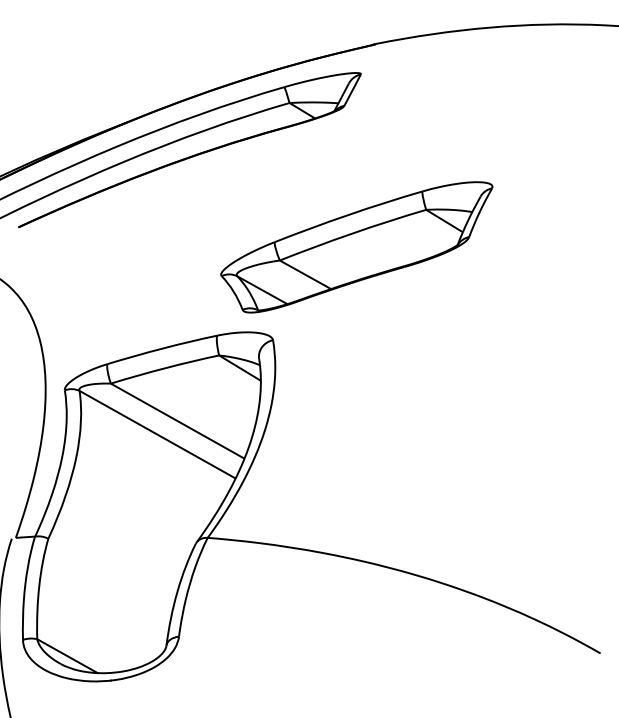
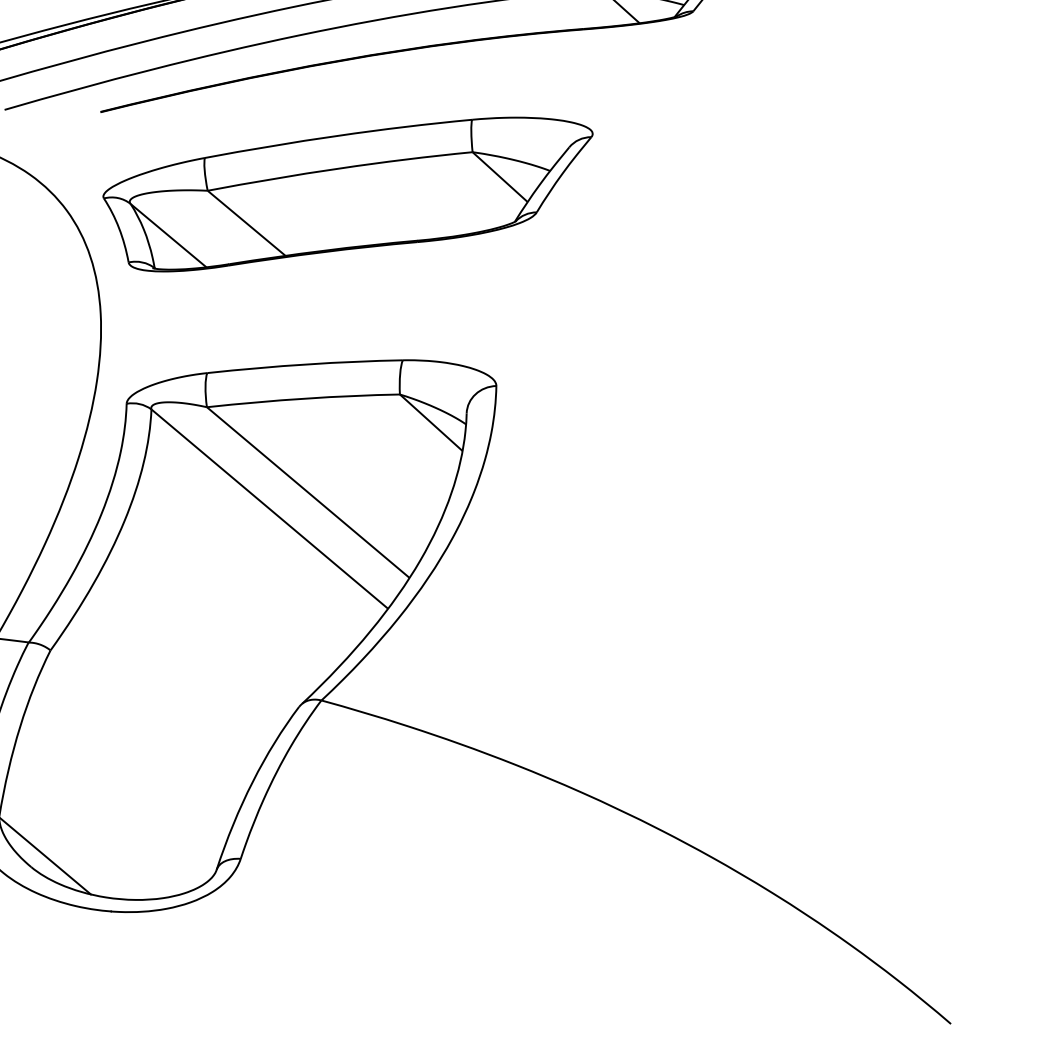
part: (356, 247) -> (342, 193), moved

